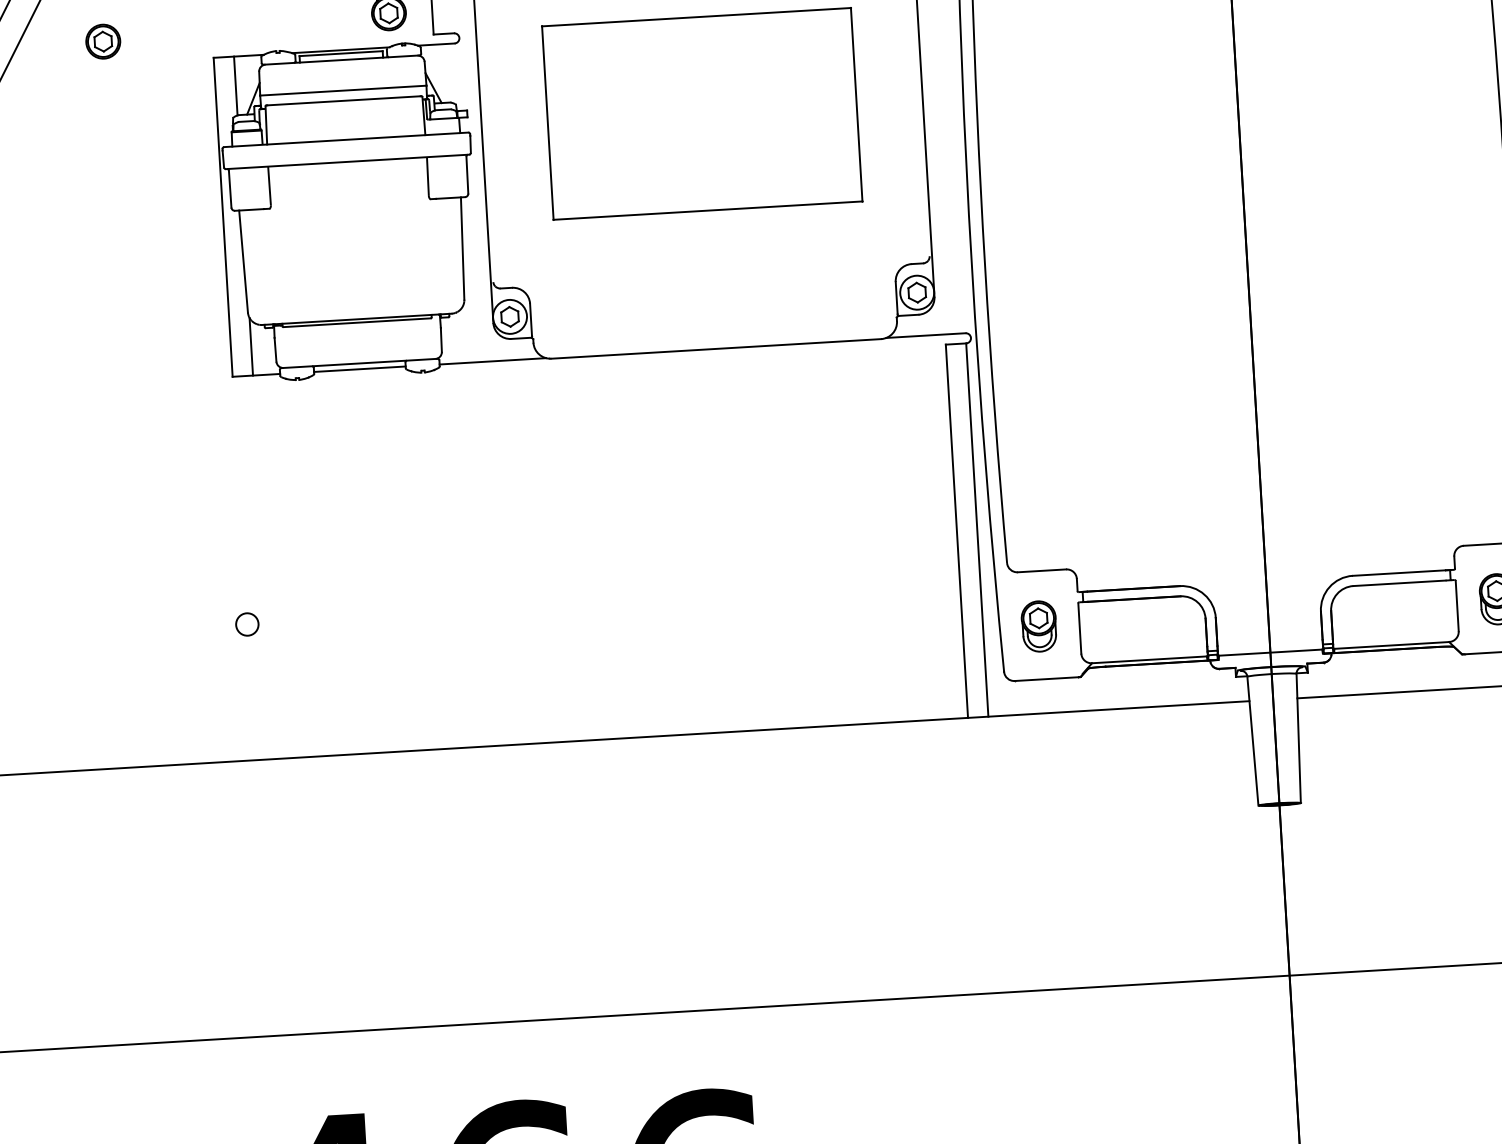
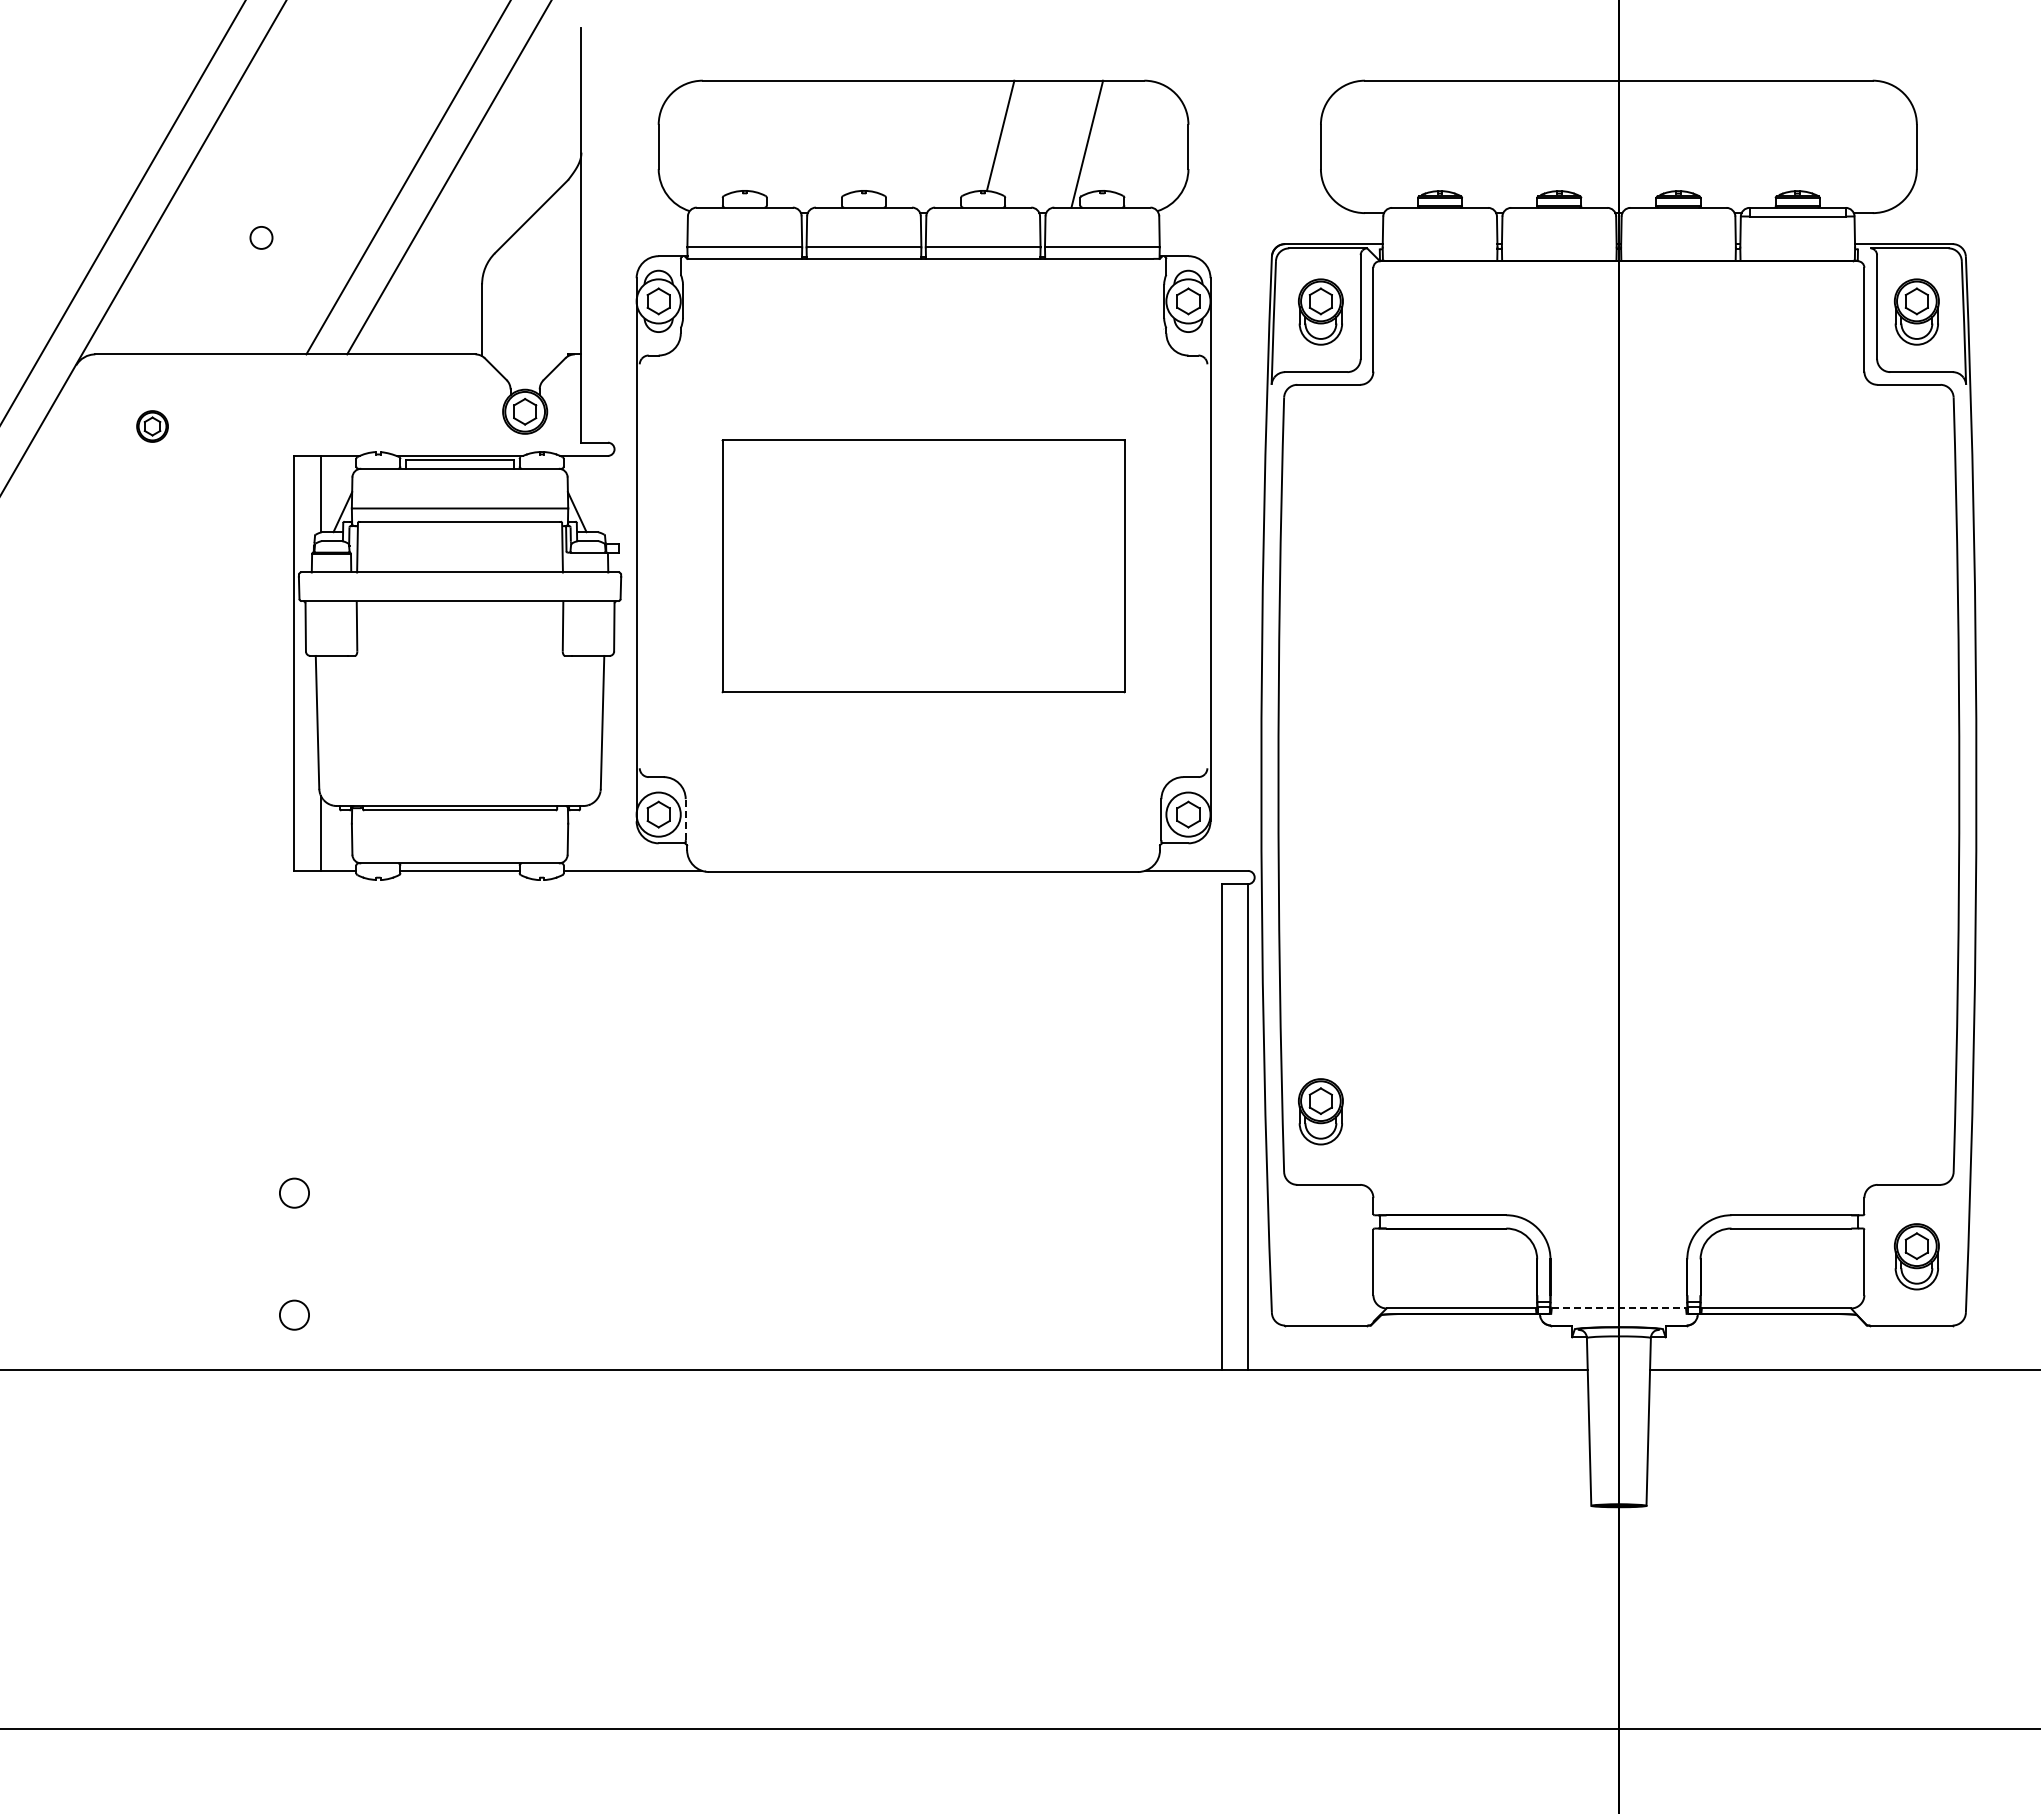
part: (103, 41) -> (152, 426), size x0.7
line: (530, 319) -> (685, 819), solid -> dashed
part: (1038, 626) -> (1320, 1111), moved
line: (1271, 652) -> (1619, 1308), solid -> dashed
circle: (252, 717) -> (294, 1314), added

